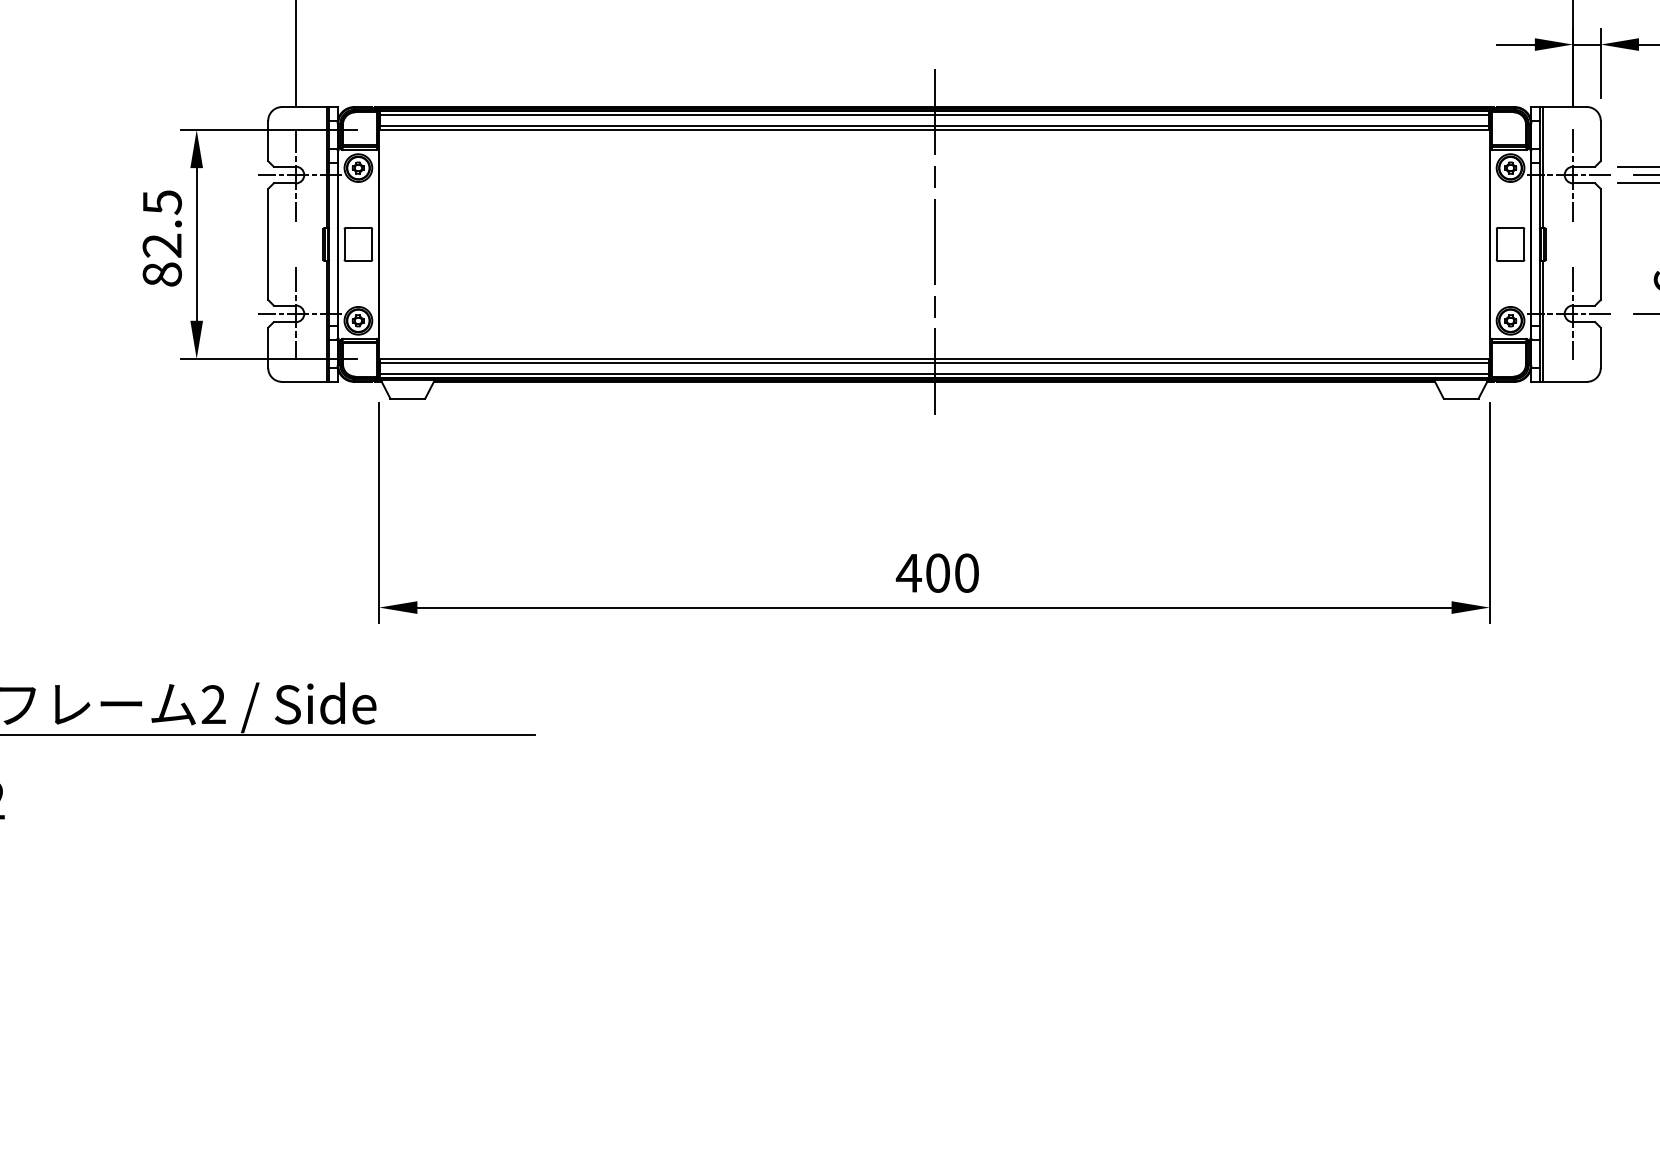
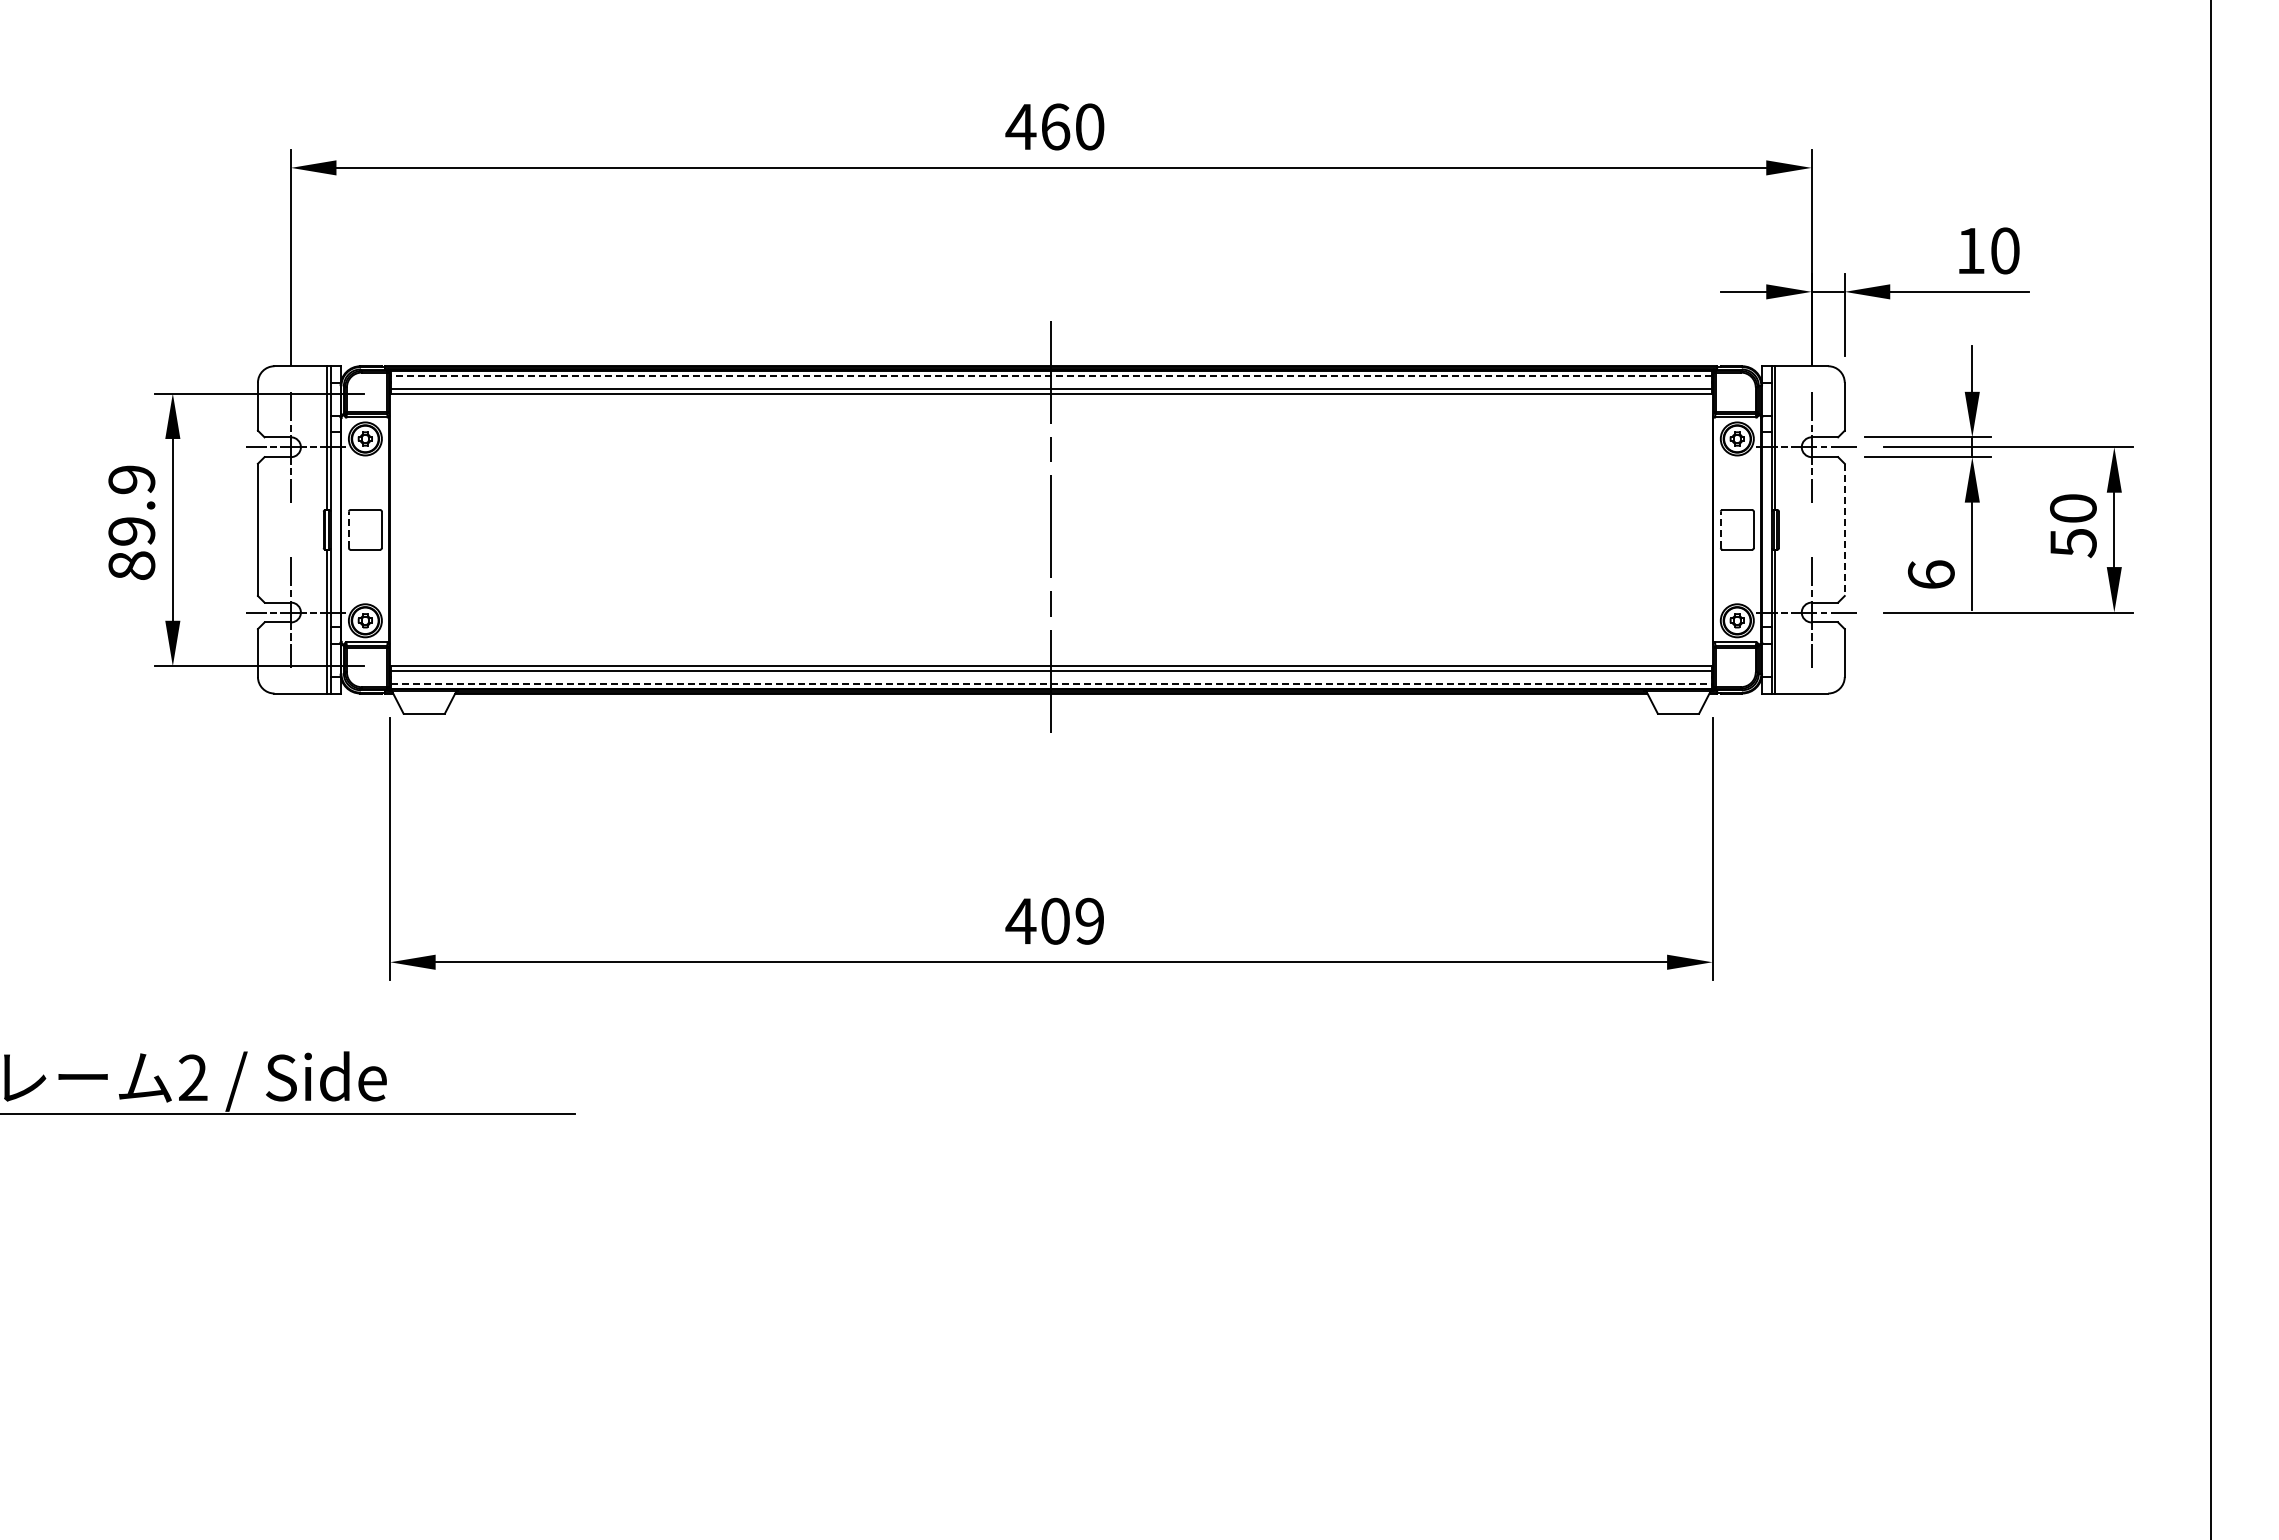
line: (933, 115) -> (1050, 376), solid -> dashed
text: (161, 223) -> (131, 505), 82.5 -> 89.9
line: (344, 244) -> (348, 529), solid -> dashed
line: (1496, 244) -> (1720, 529), solid -> dashed
line: (1600, 244) -> (1844, 530), solid -> dashed
line: (934, 373) -> (1051, 683), solid -> dashed
text: (966, 572) -> (1089, 920), 400 -> 409

